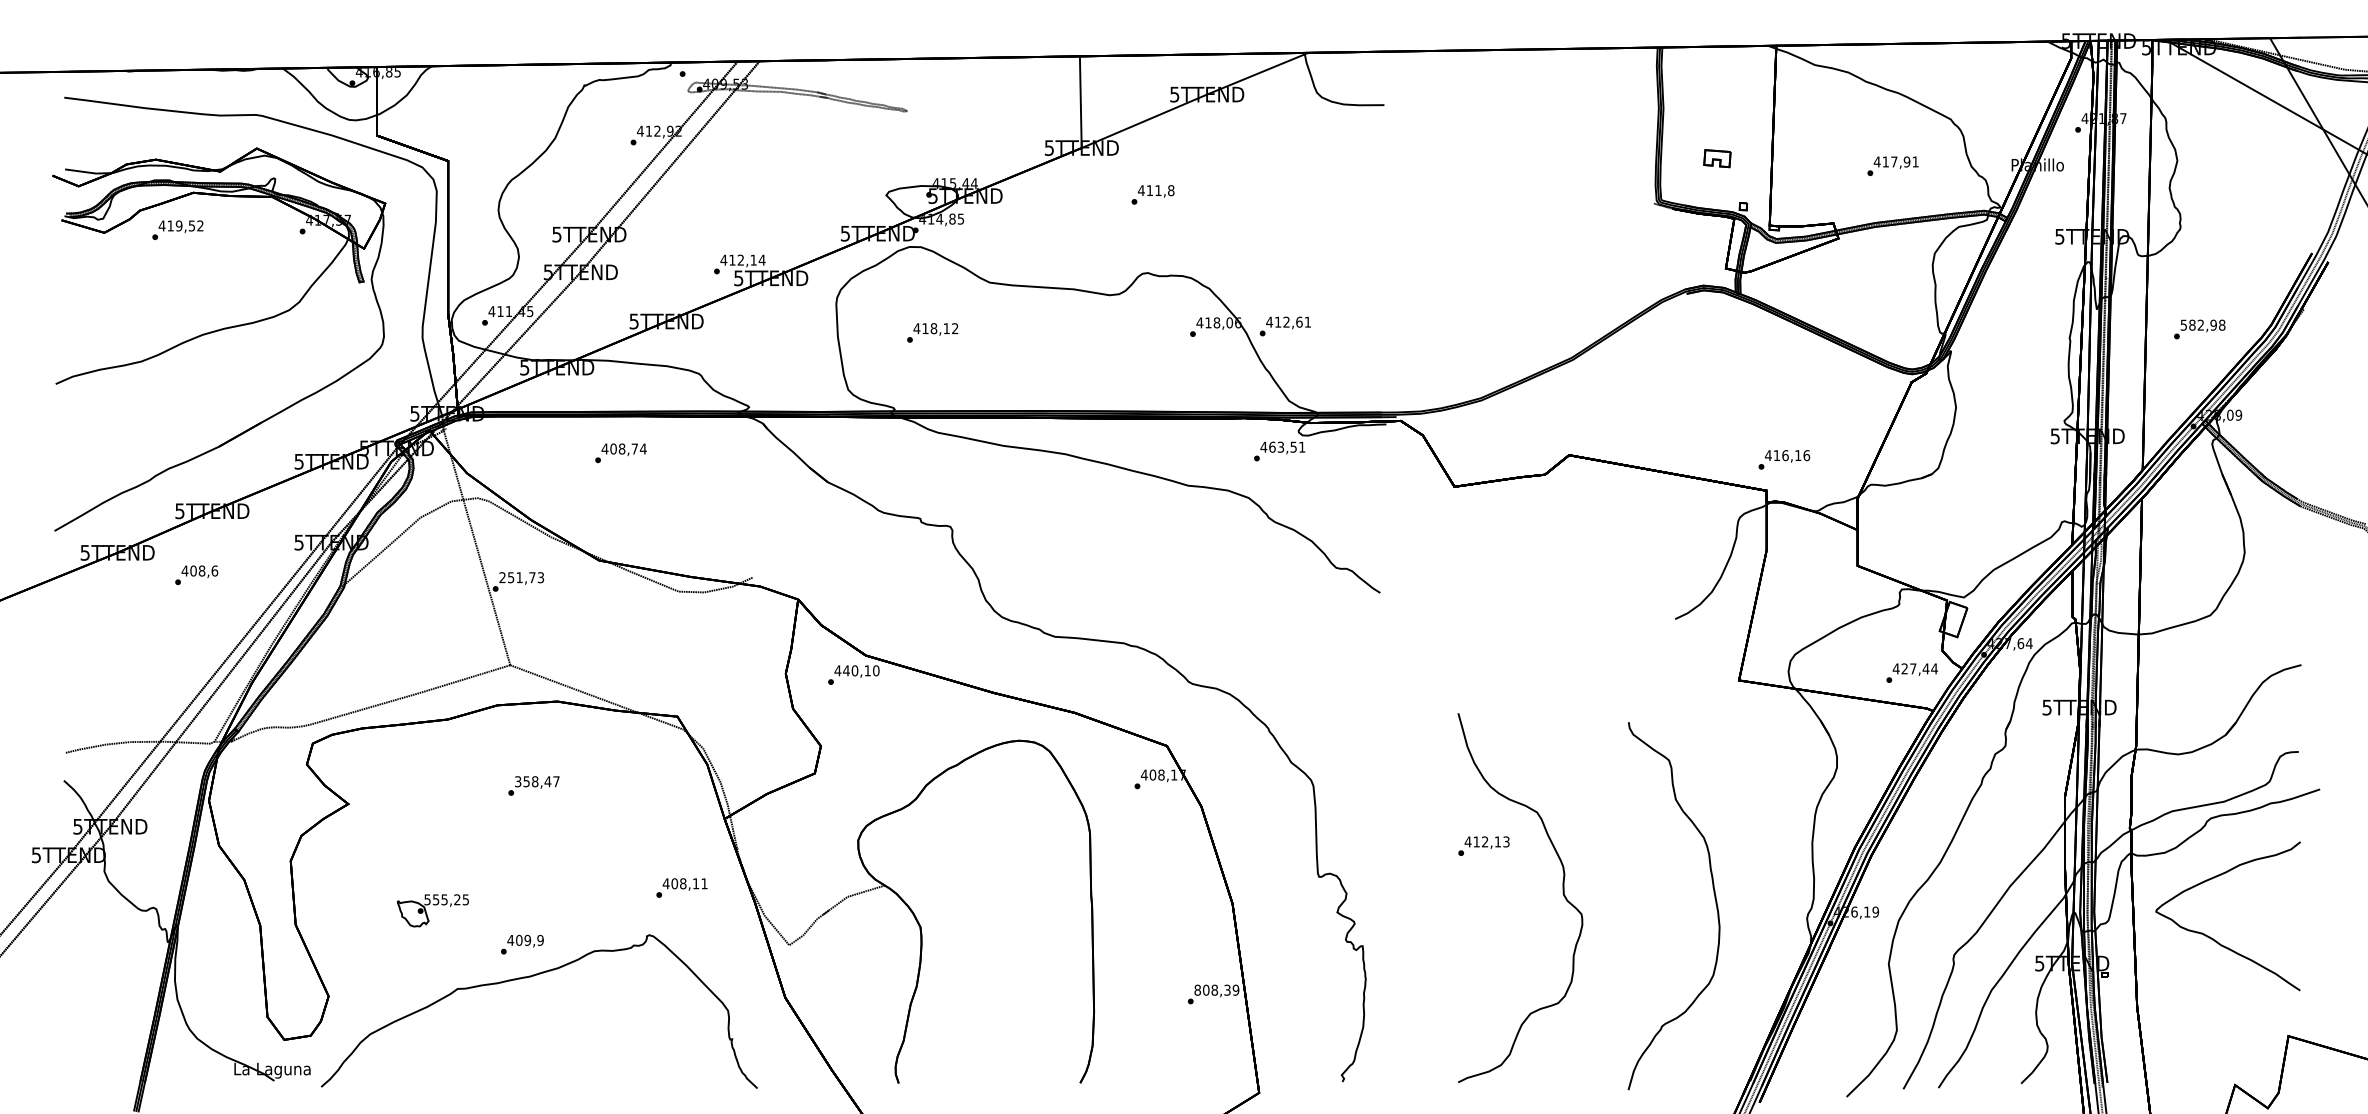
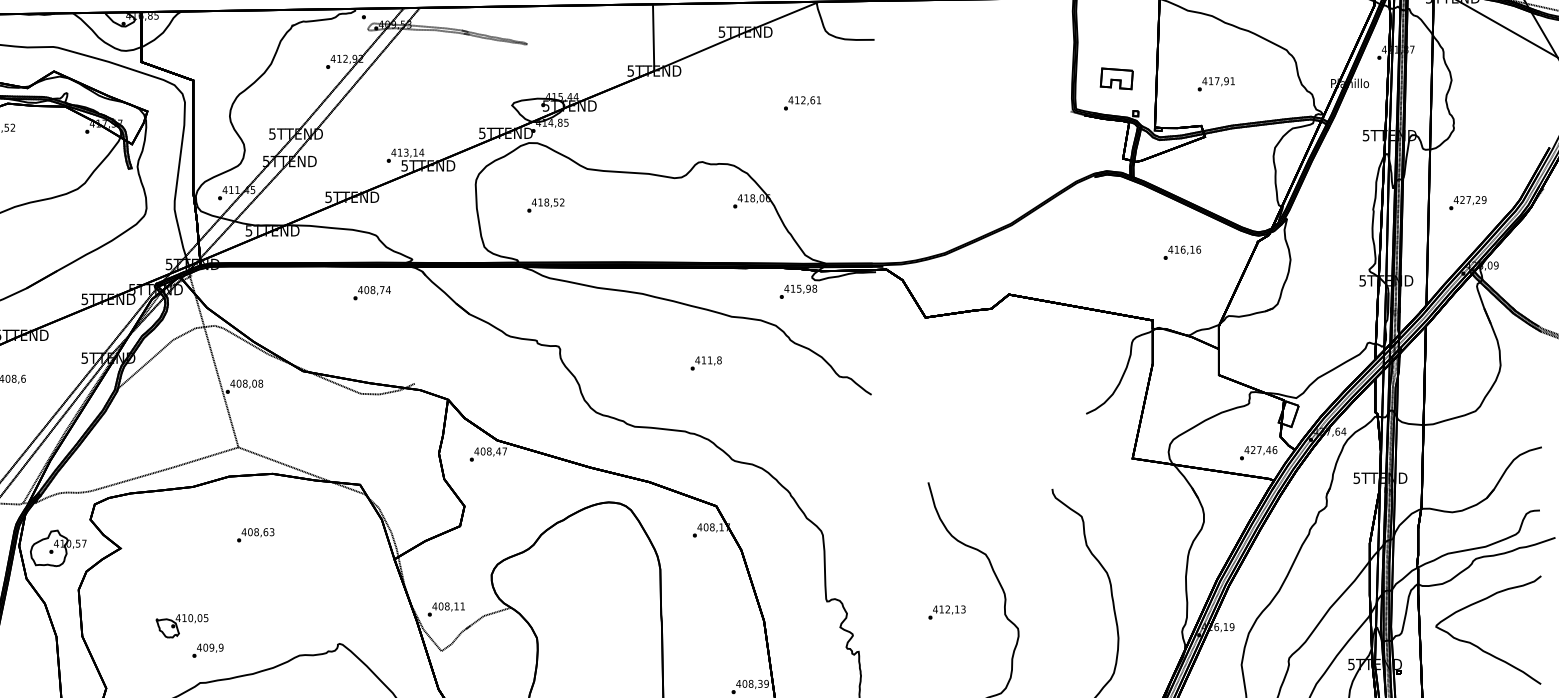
part: (1717, 158) -> (1116, 78), size x1.67
text: (1892, 165) -> (1215, 83), moved
text: (1152, 194) -> (705, 363), moved
text: (740, 260) -> (406, 152), 412,14 -> 413,14
text: (2202, 324) -> (1469, 199), 582,98 -> 427,29
text: (1284, 326) -> (801, 103), moved
text: (946, 328) -> (555, 202), 418,12 -> 418,52
text: (1287, 446) -> (804, 288), 463,51 -> 415,98
text: (620, 453) -> (371, 293), moved
text: (1784, 459) -> (1182, 252), moved
text: (521, 577) -> (246, 383), 251,73 -> 408,08
text: (1934, 668) -> (1274, 449), 427,44 -> 427,46
text: (861, 670) -> (494, 451), 440,10 -> 408,47
text: (536, 781) -> (257, 532), 358,47 -> 408,63
part: (262, 803) -> (58, 548), added
text: (1483, 845) -> (946, 612), moved
text: (681, 887) -> (446, 609), moved
text: (442, 899) -> (189, 617), 555,25 -> 410,05
text: (522, 944) -> (208, 650), moved
text: (1197, 989) -> (738, 683), 808,39 -> 408,39

